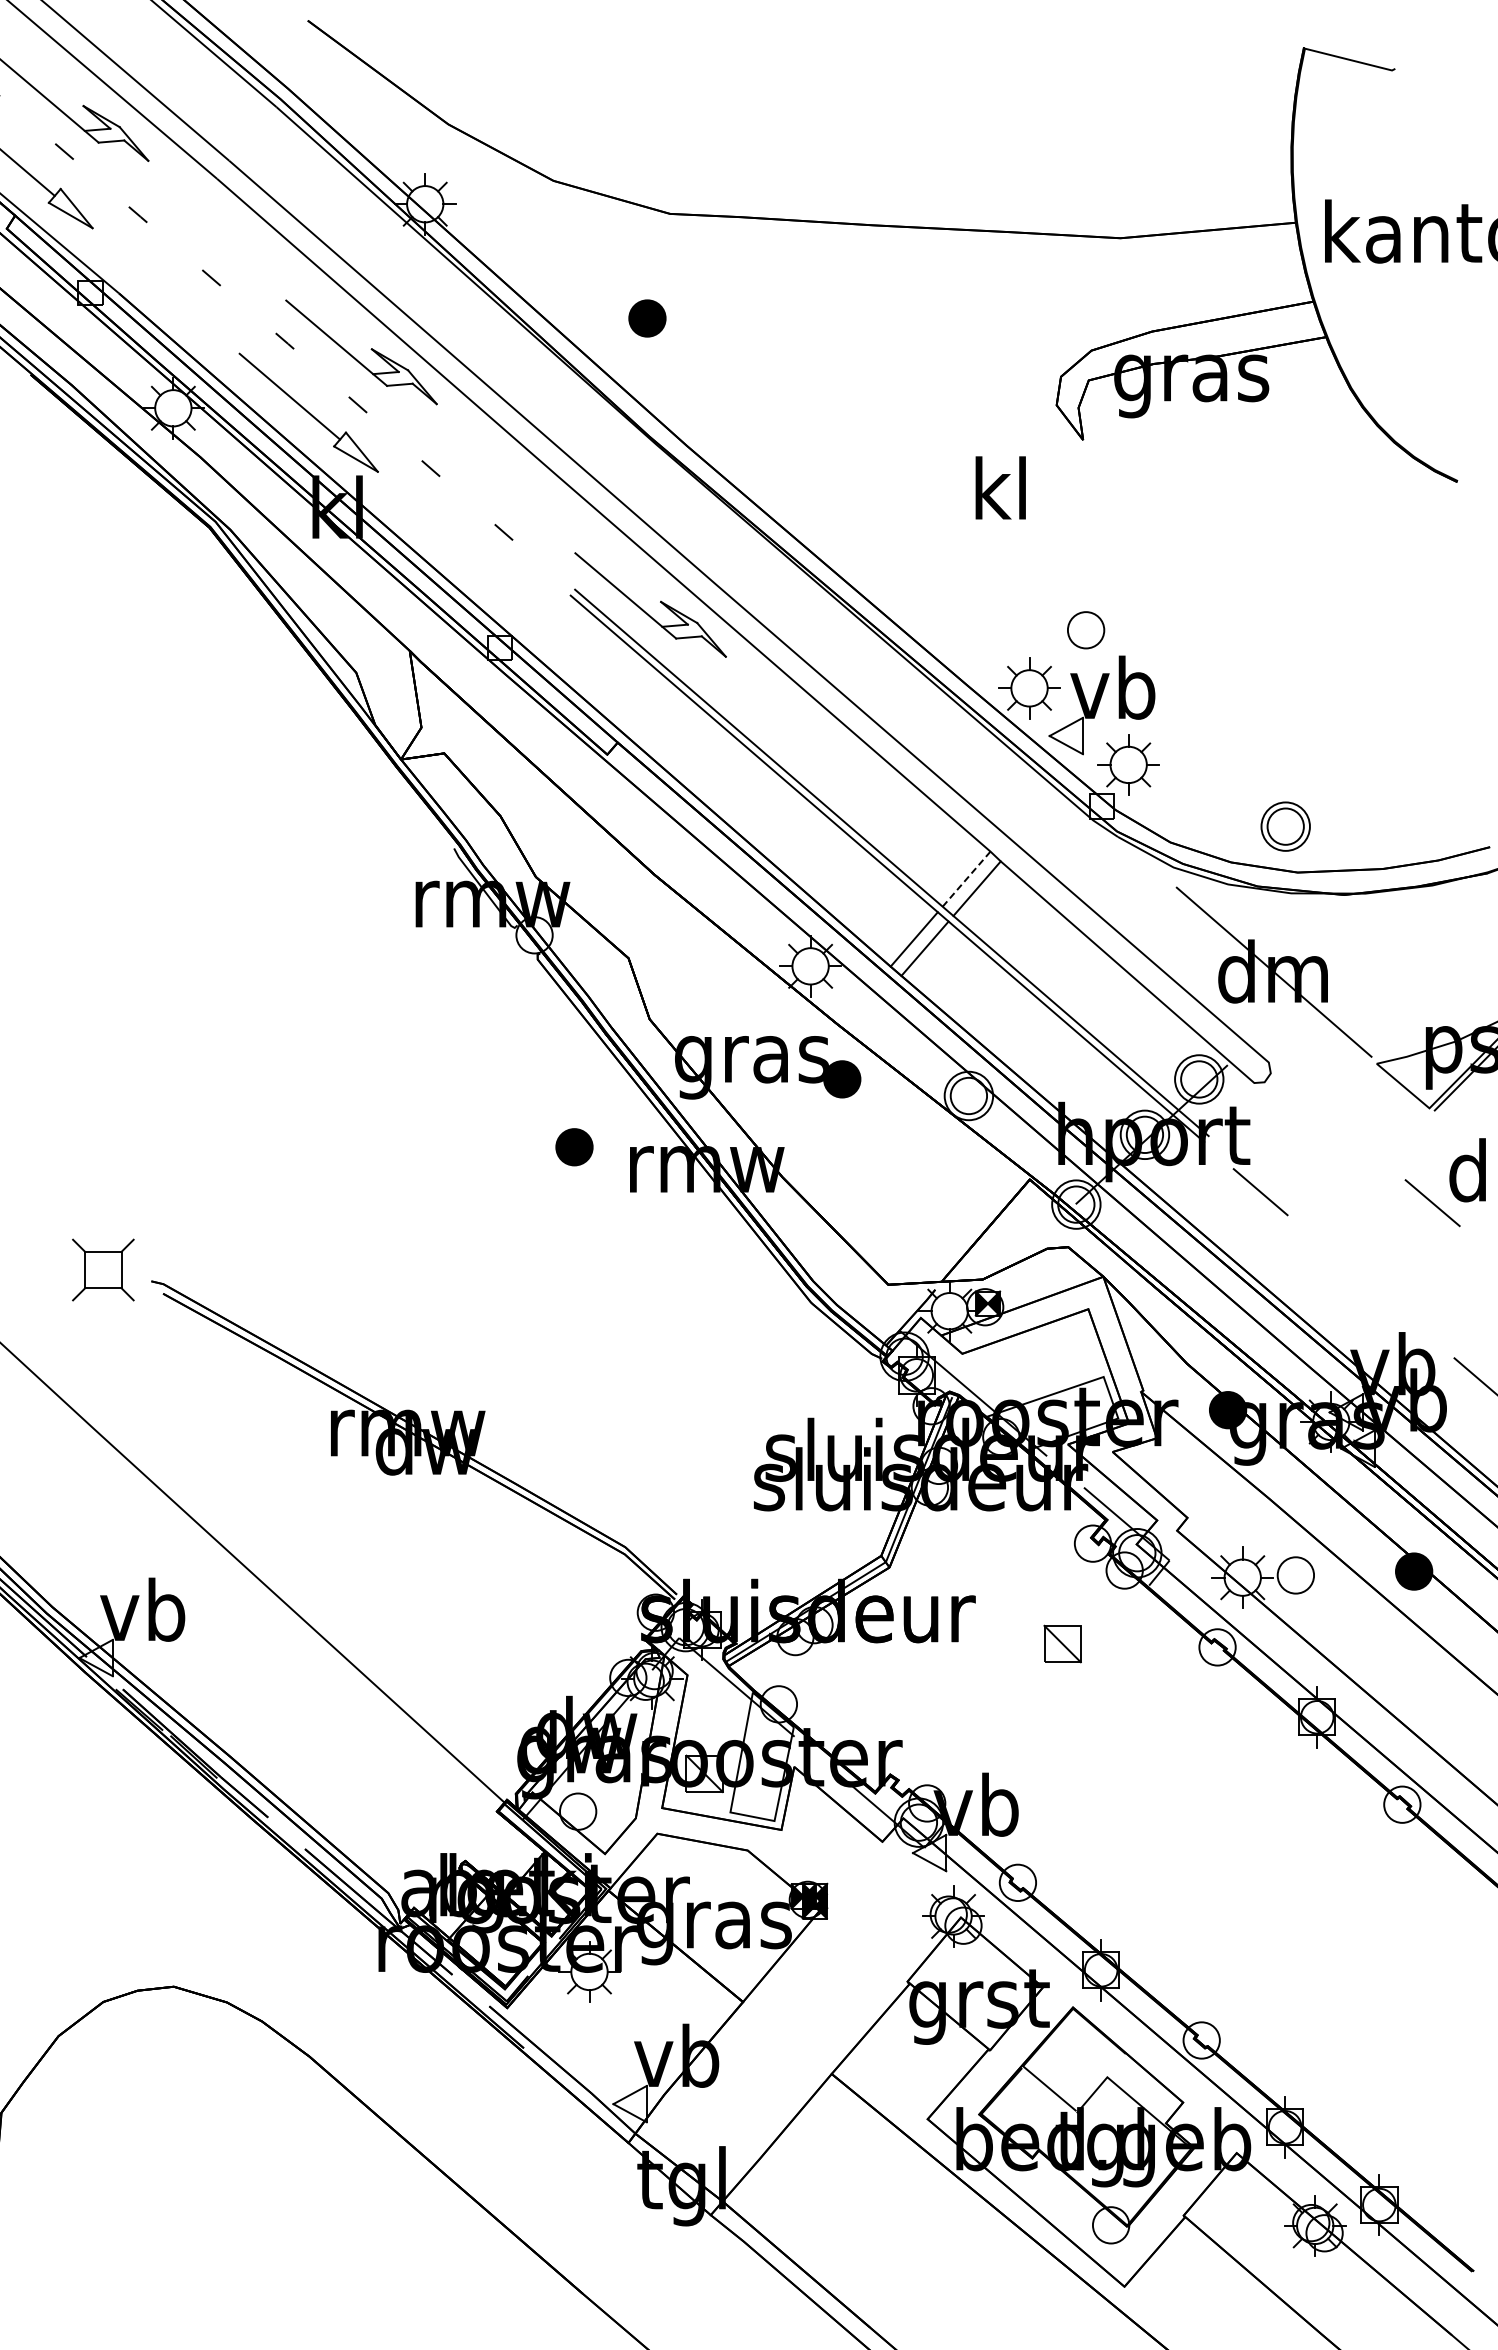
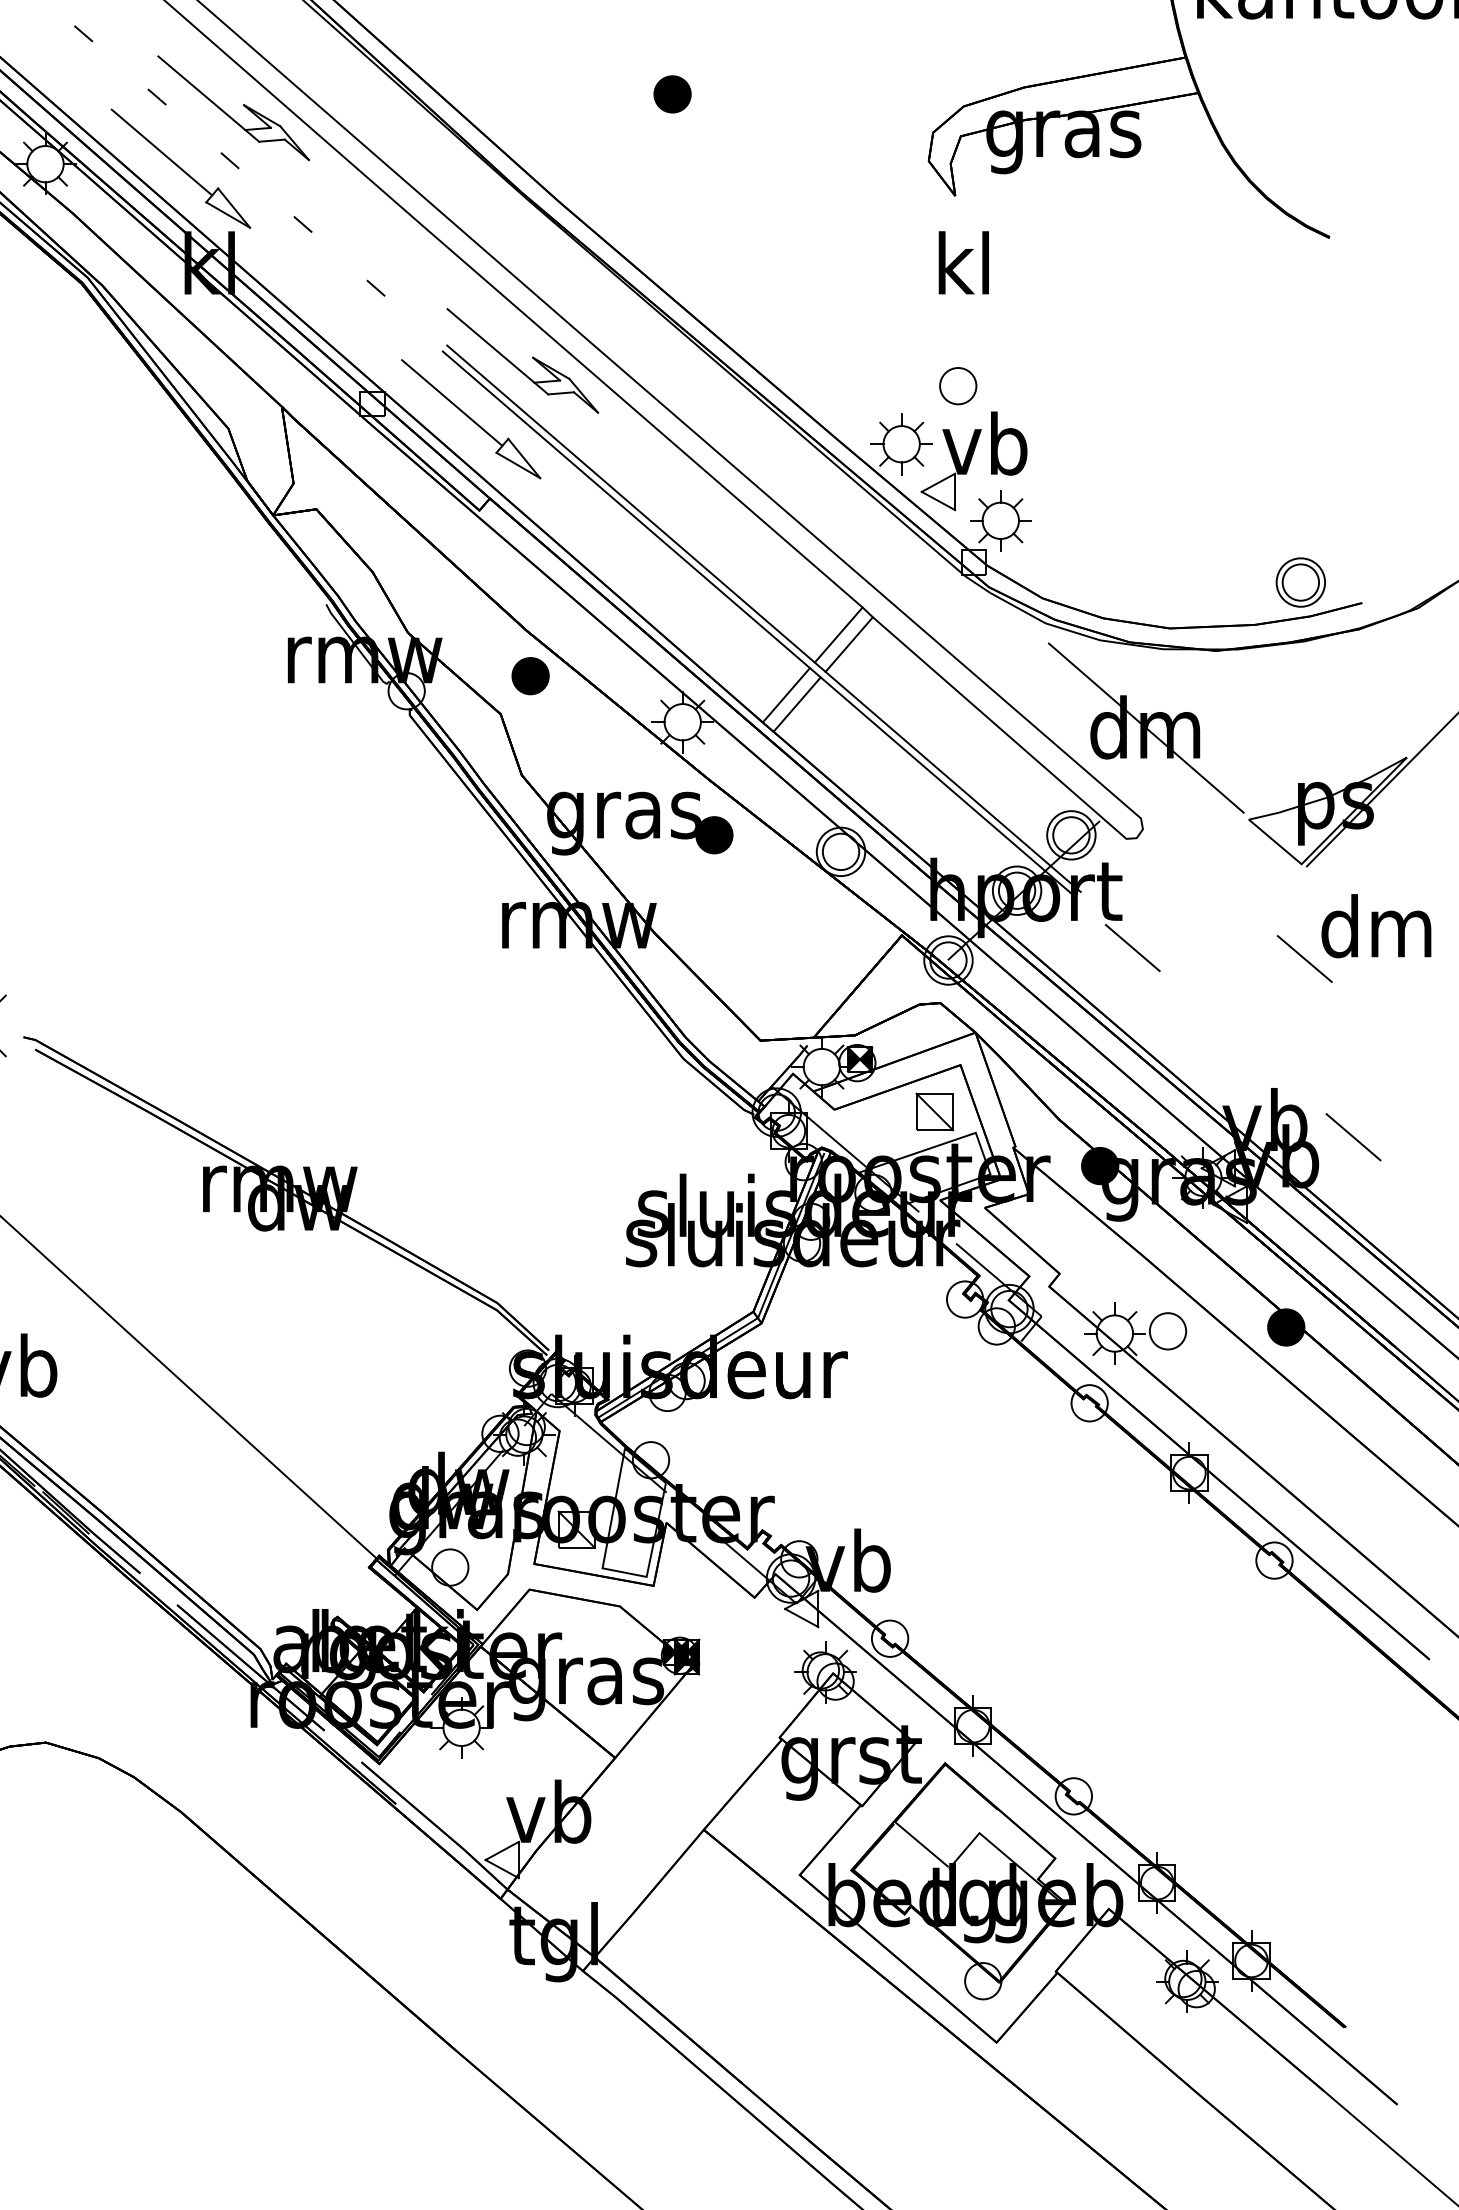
part: (647, 318) -> (672, 94), moved
text: (1000, 487) -> (963, 262), moved
part: (598, 663) -> (470, 419), added
part: (1285, 826) -> (1300, 582), moved
line: (966, 878) -> (838, 634), dashed -> solid
part: (574, 1147) -> (530, 676), moved
part: (1062, 1643) -> (934, 1111), moved

